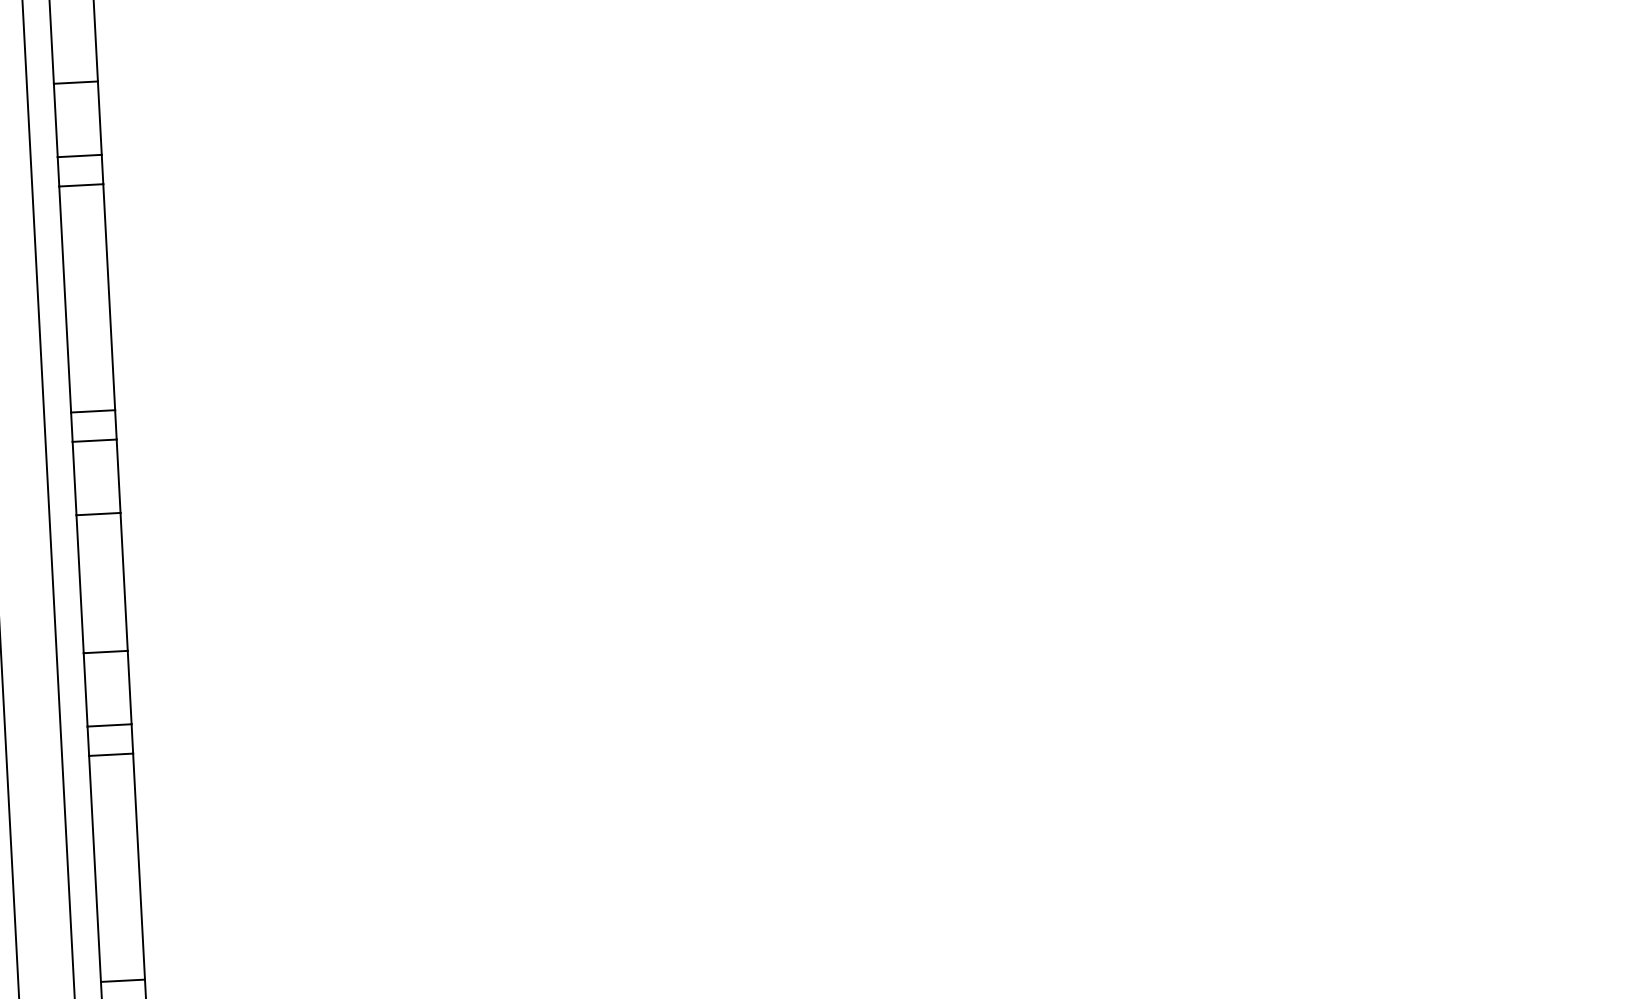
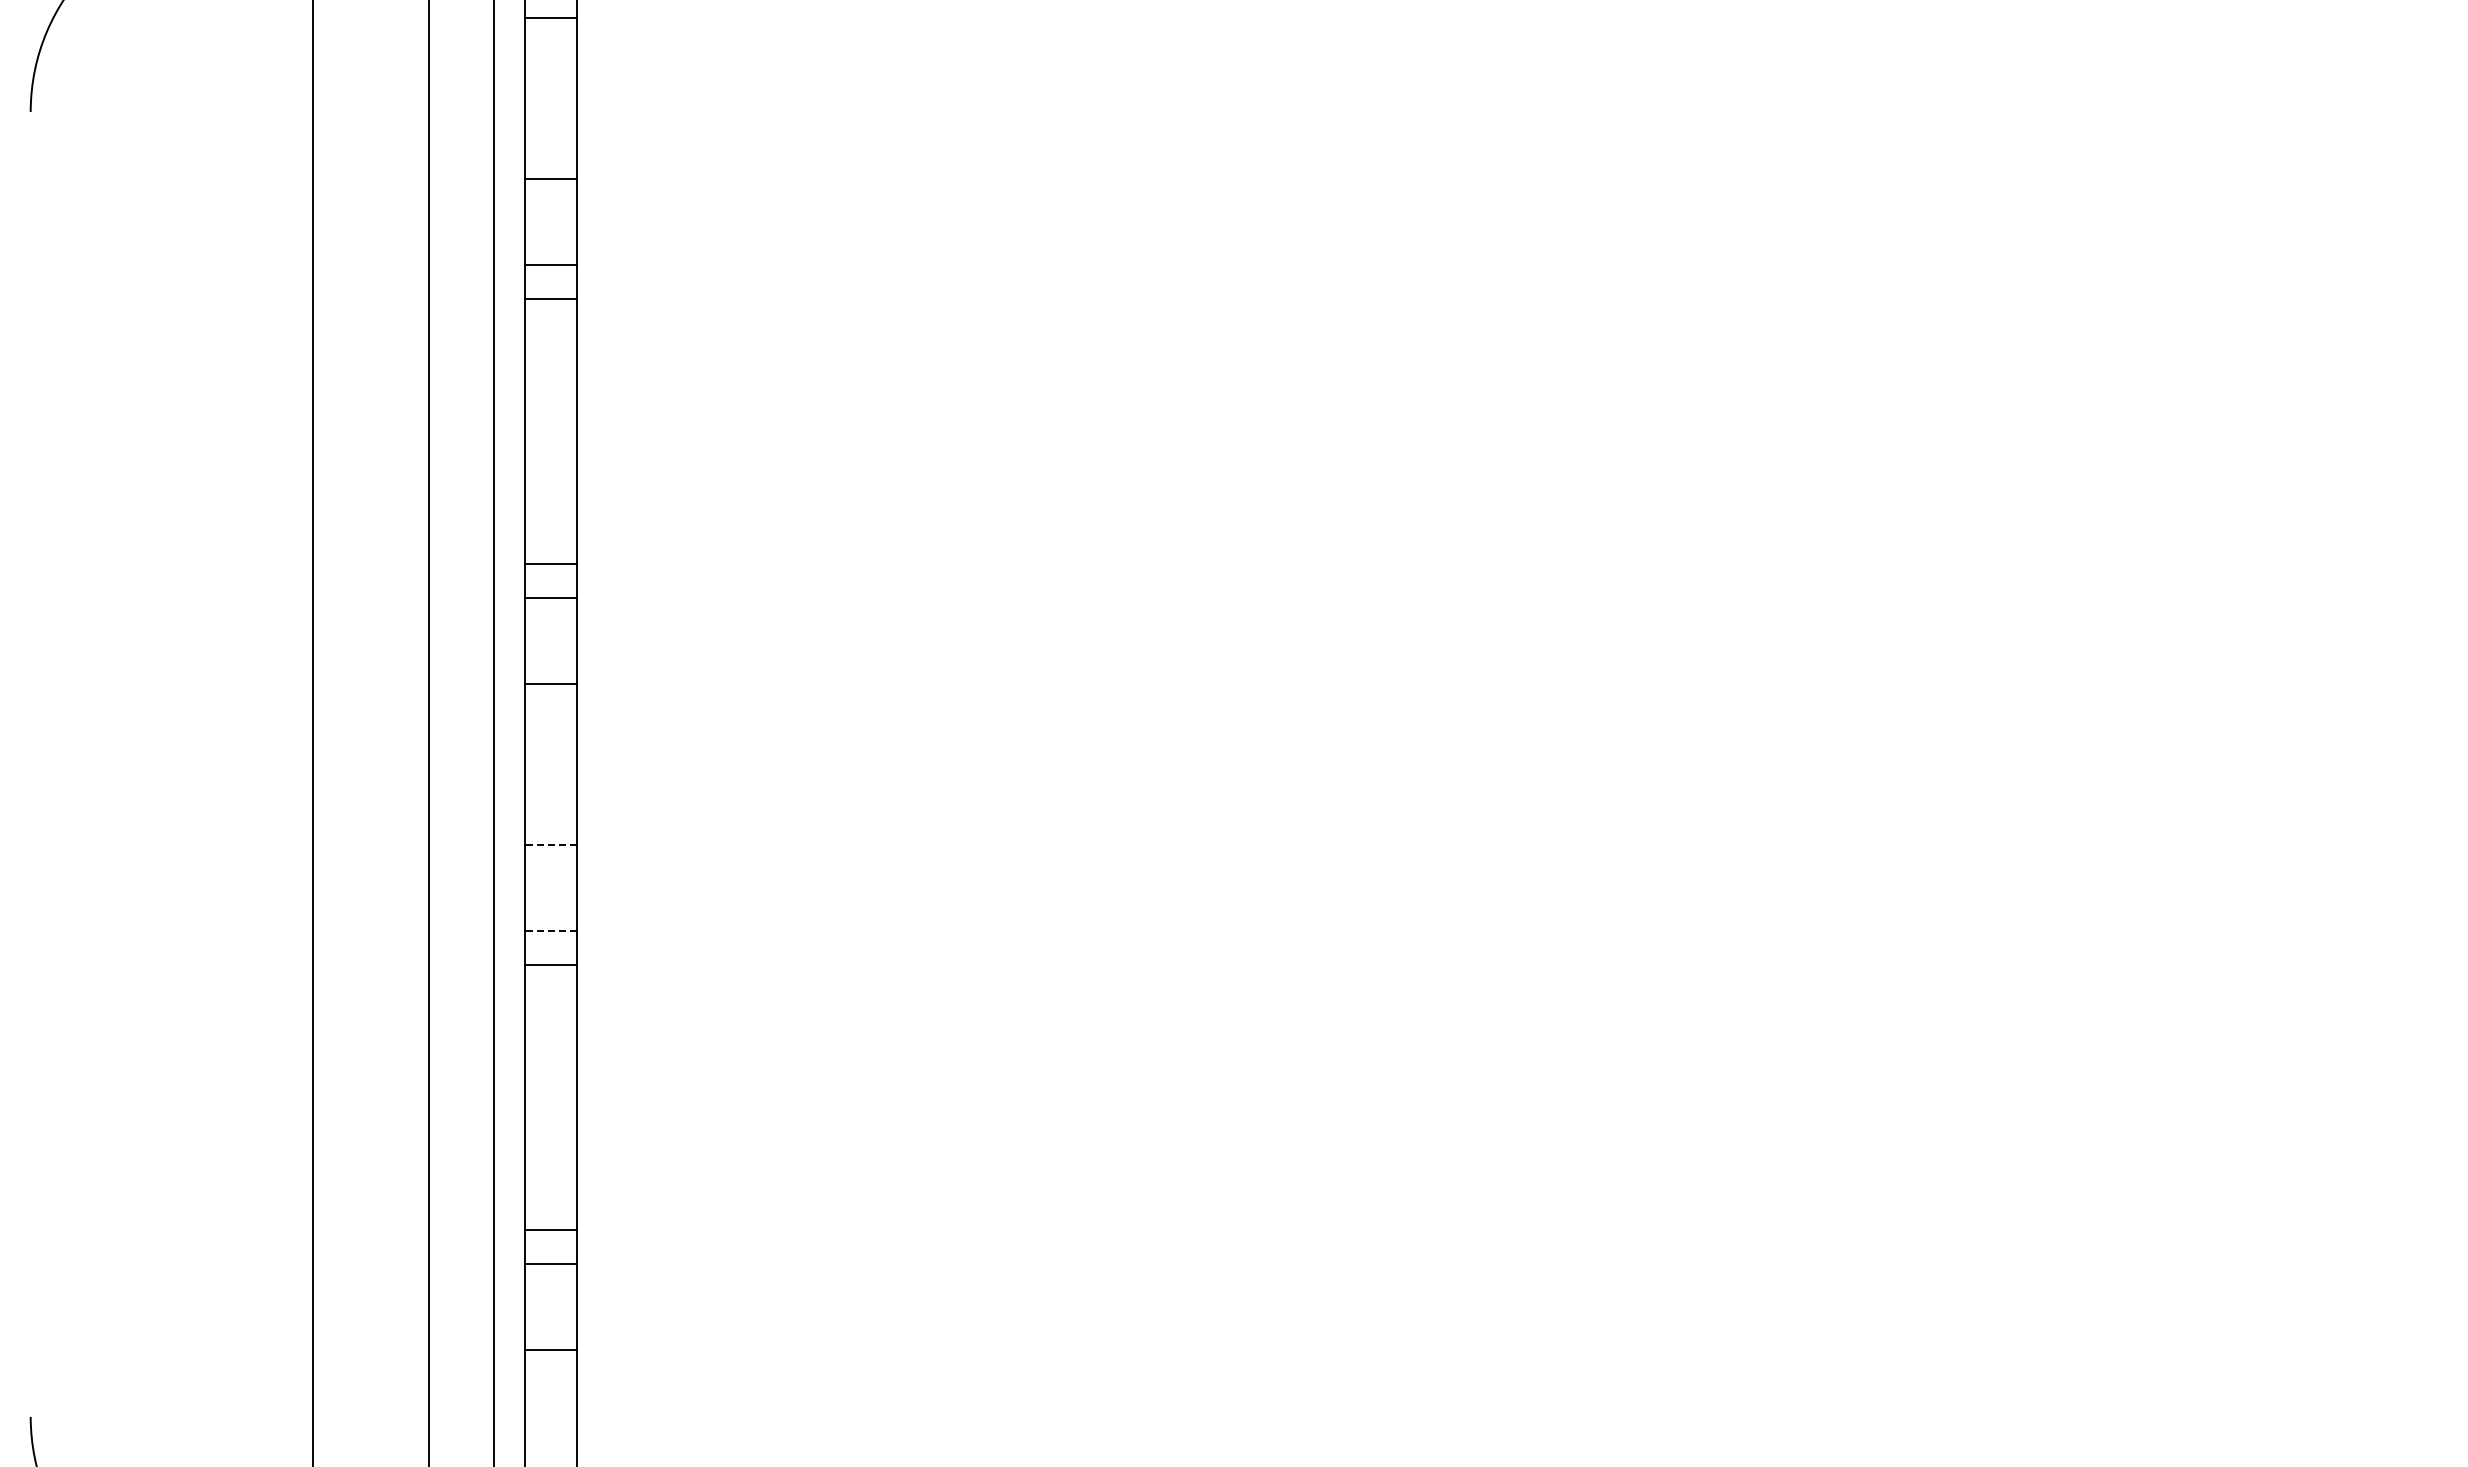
line: (105, 652) -> (550, 845), solid -> dashed
line: (109, 725) -> (550, 930), solid -> dashed

